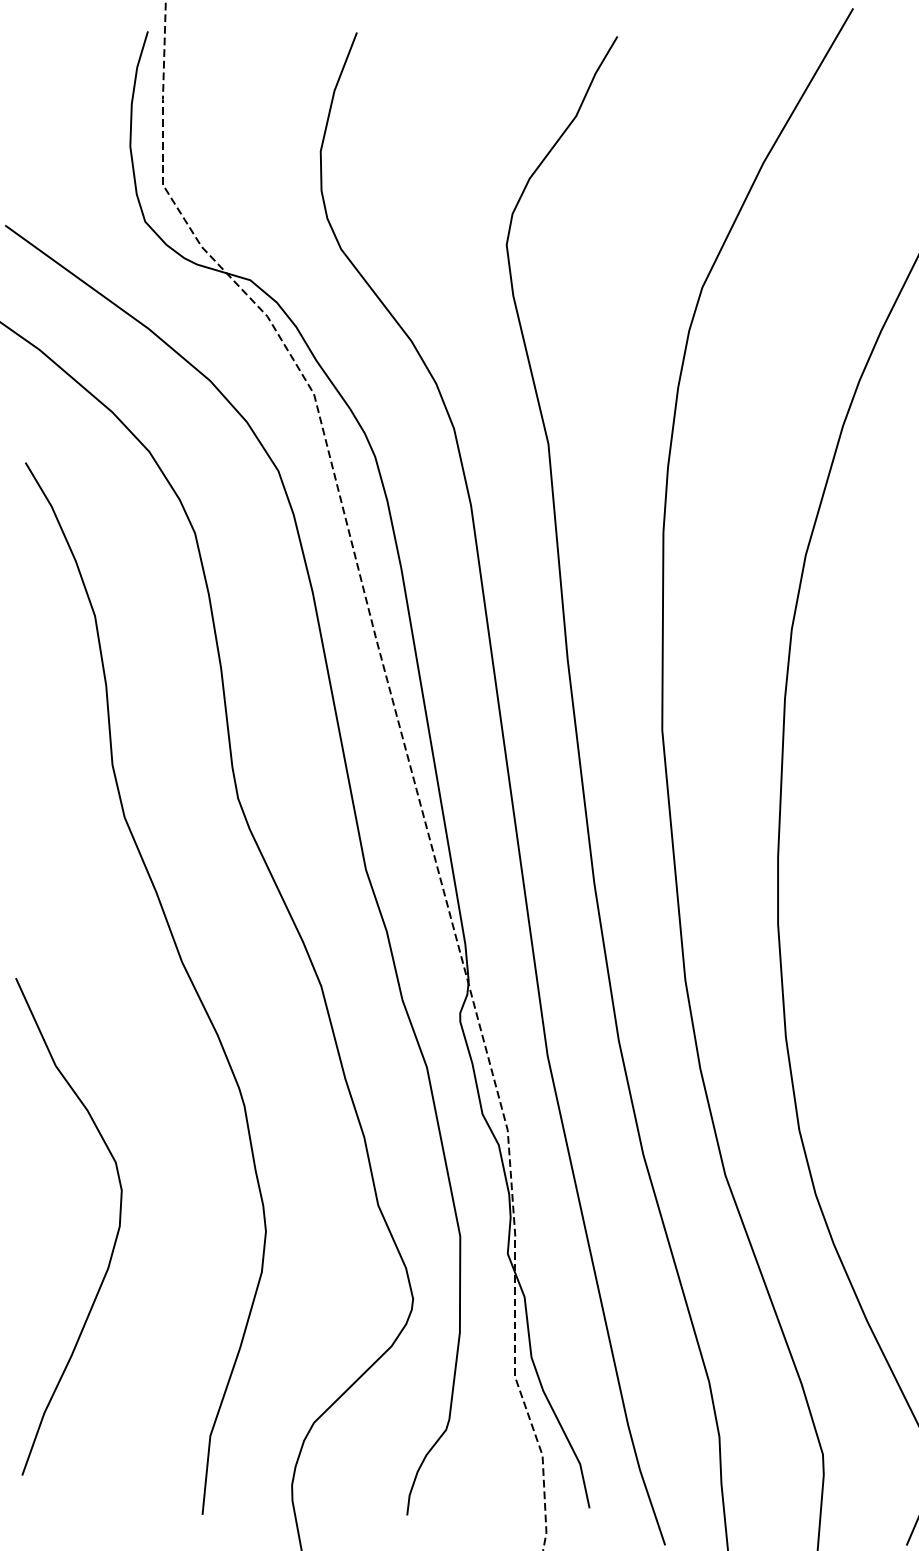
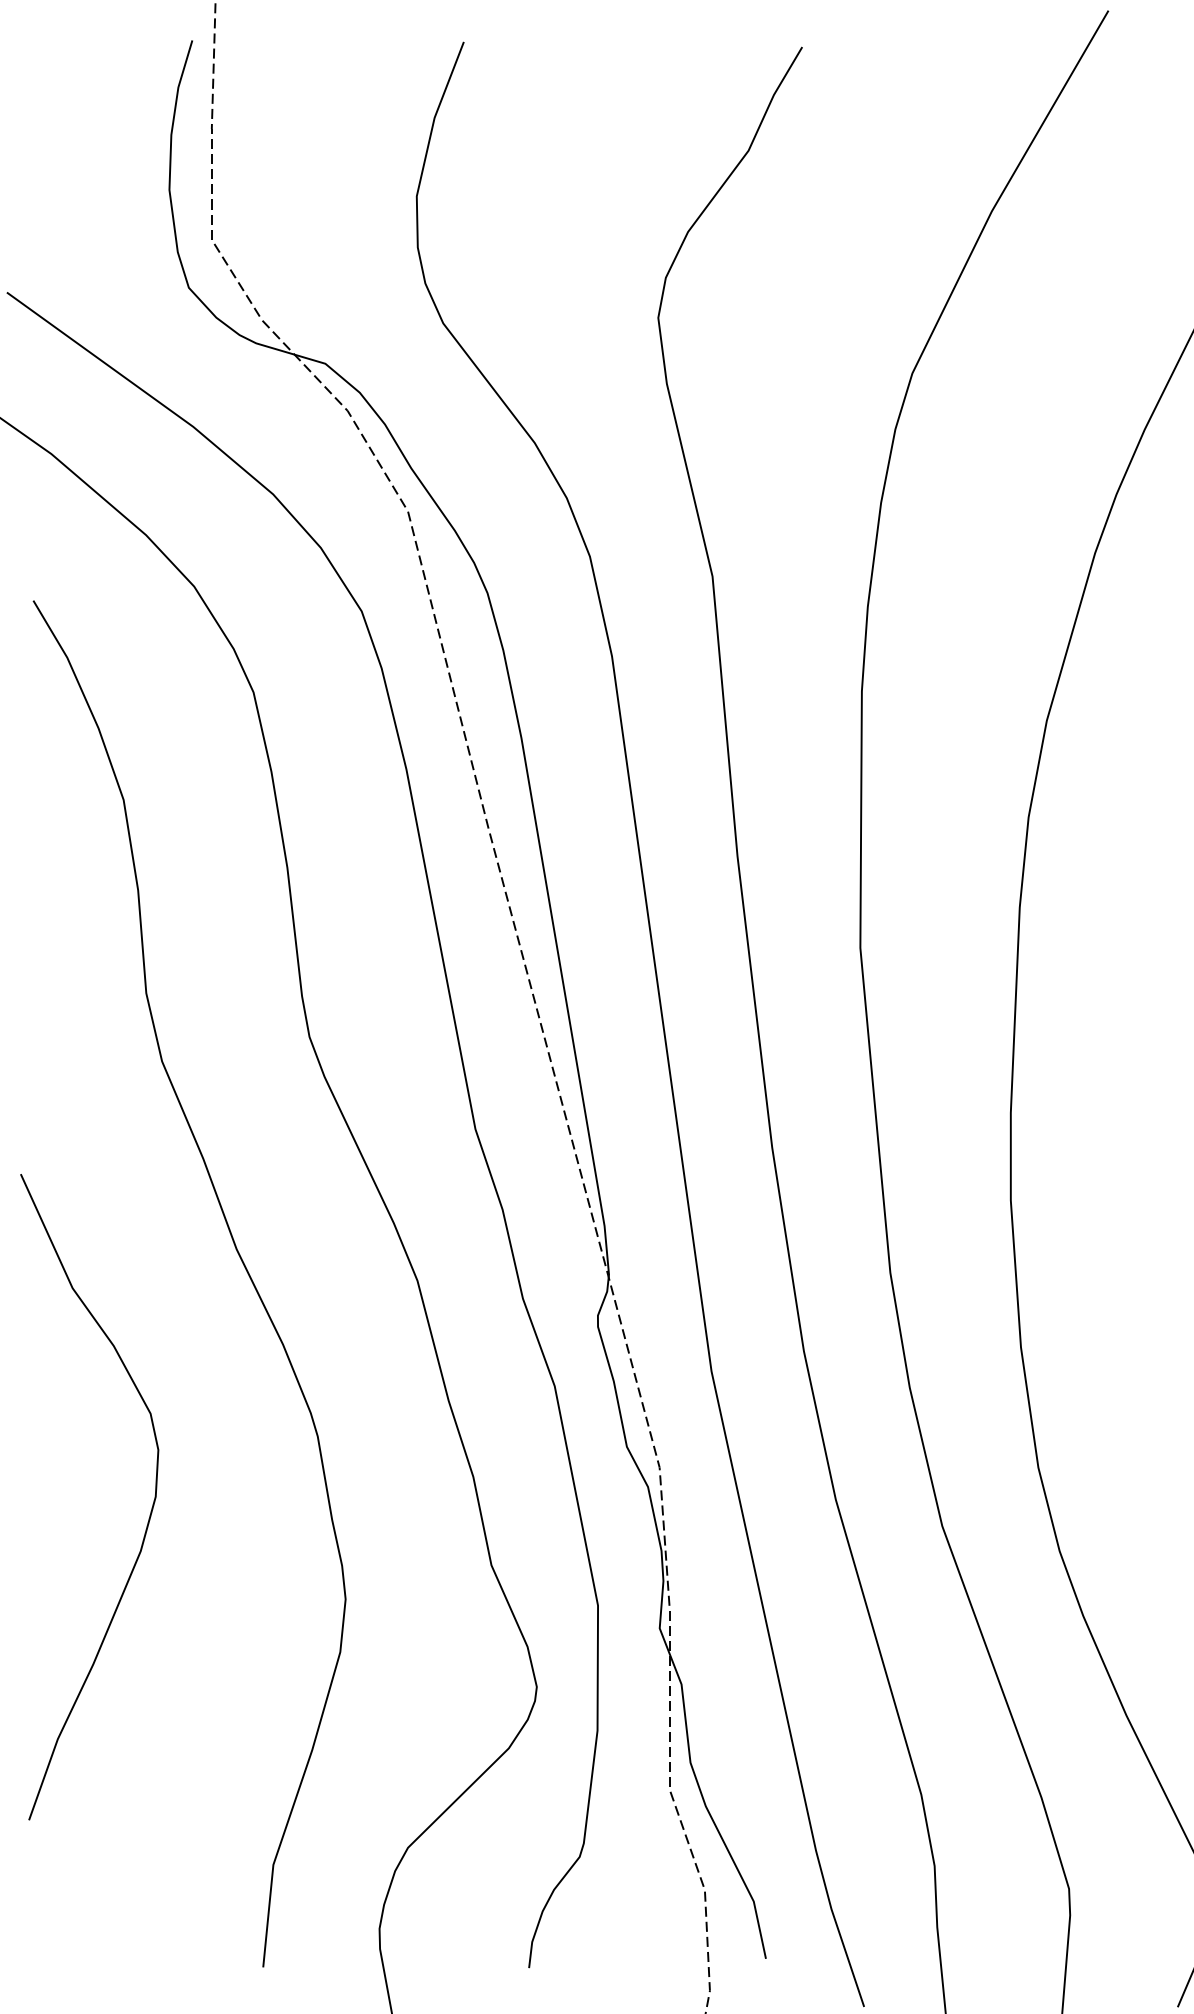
curve: (115, 1237) -> (150, 1511), moved

